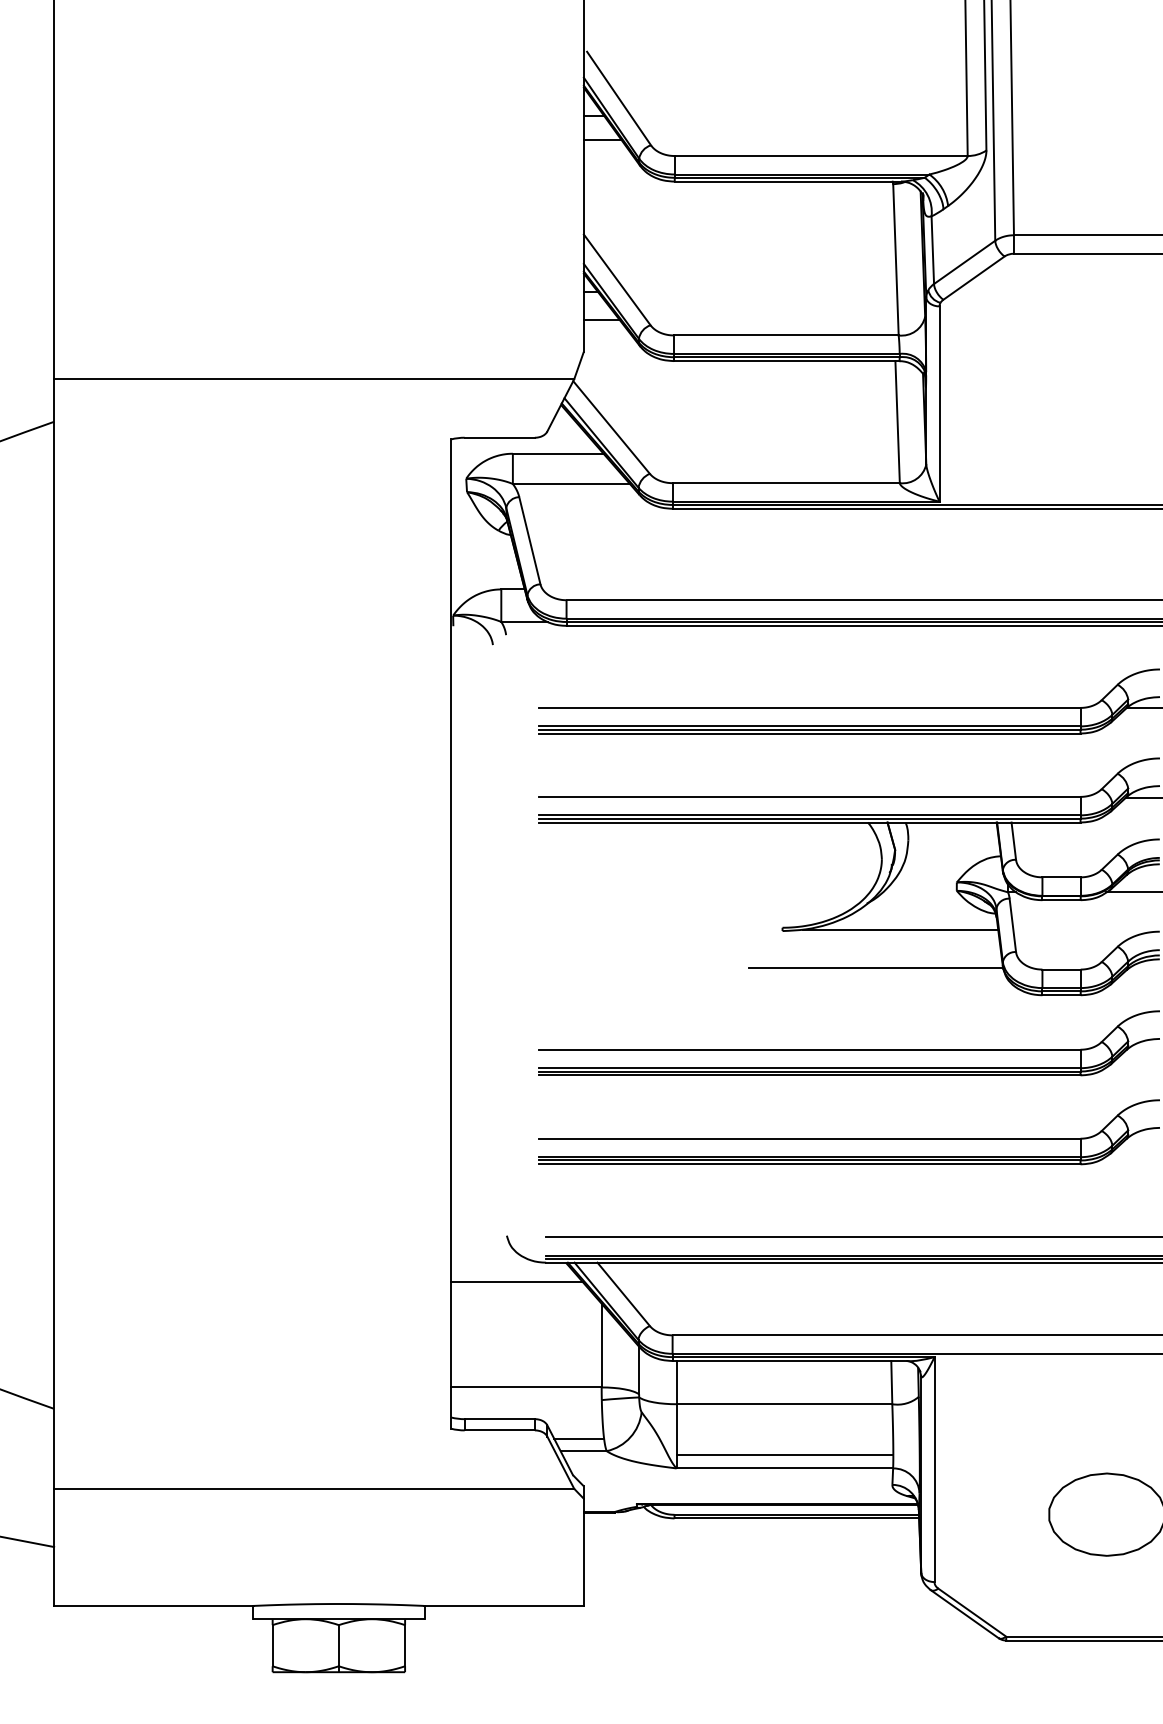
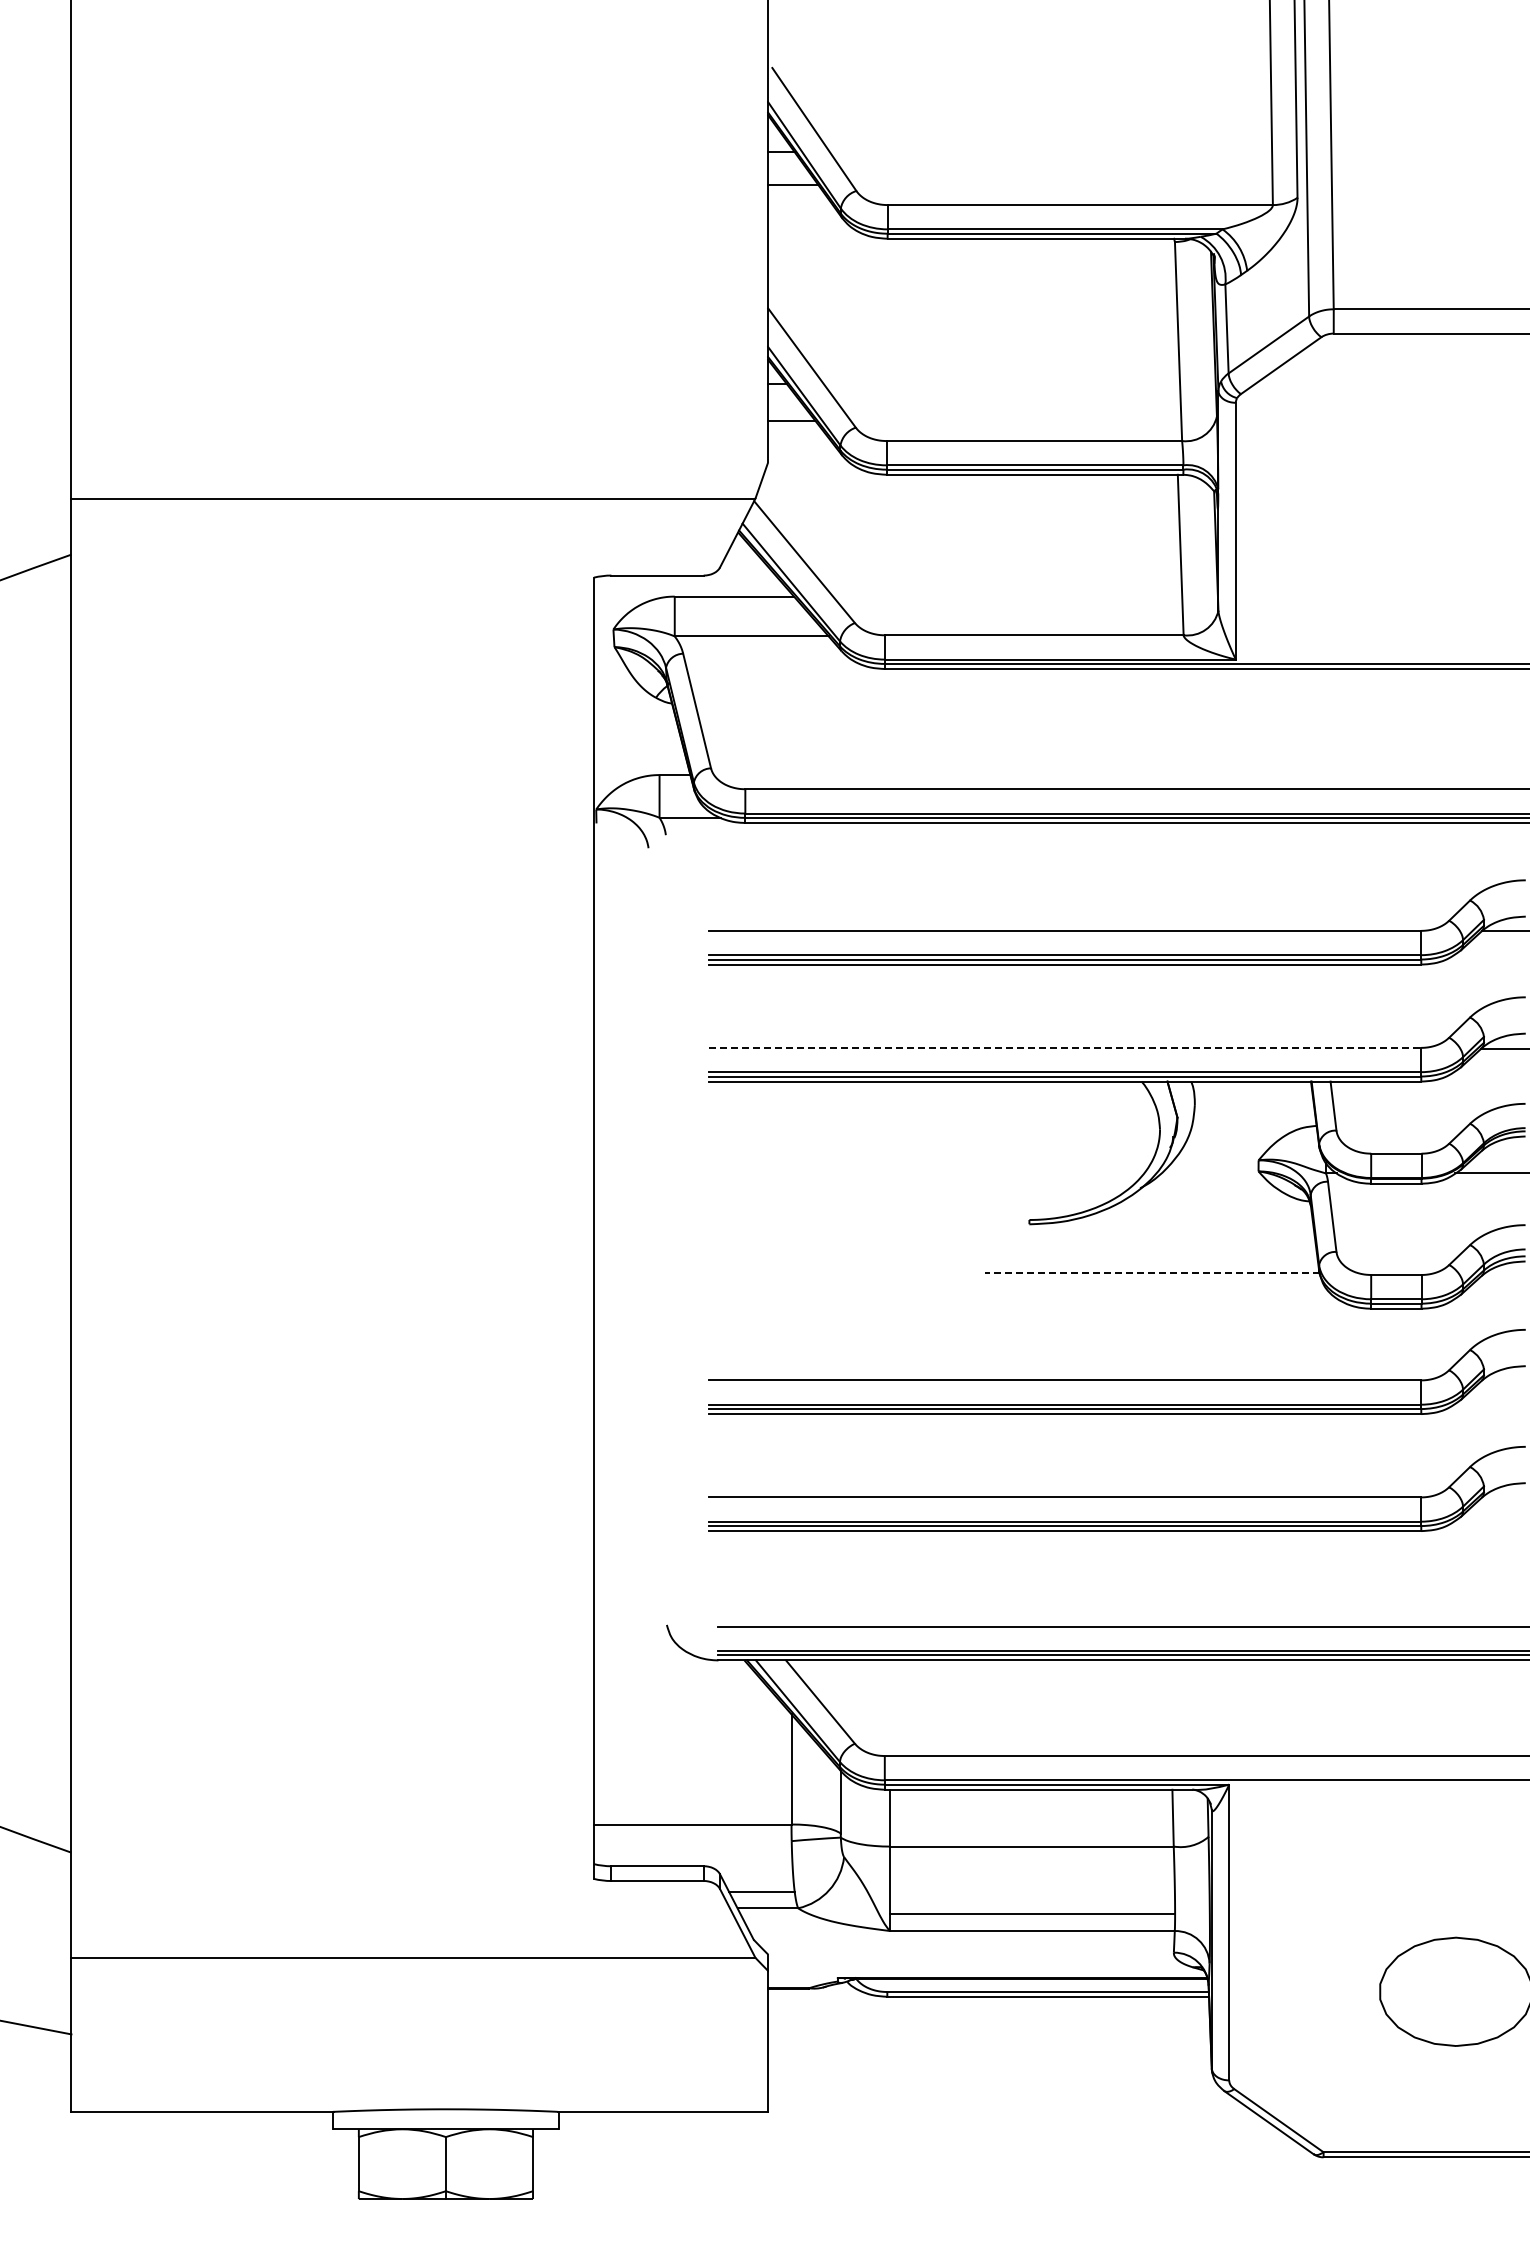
line: (810, 796) -> (1065, 1047), solid -> dashed
line: (900, 929) -> (1184, 1222), removed
line: (875, 967) -> (1151, 1272), solid -> dashed
line: (517, 1282) -> (680, 1686), removed

